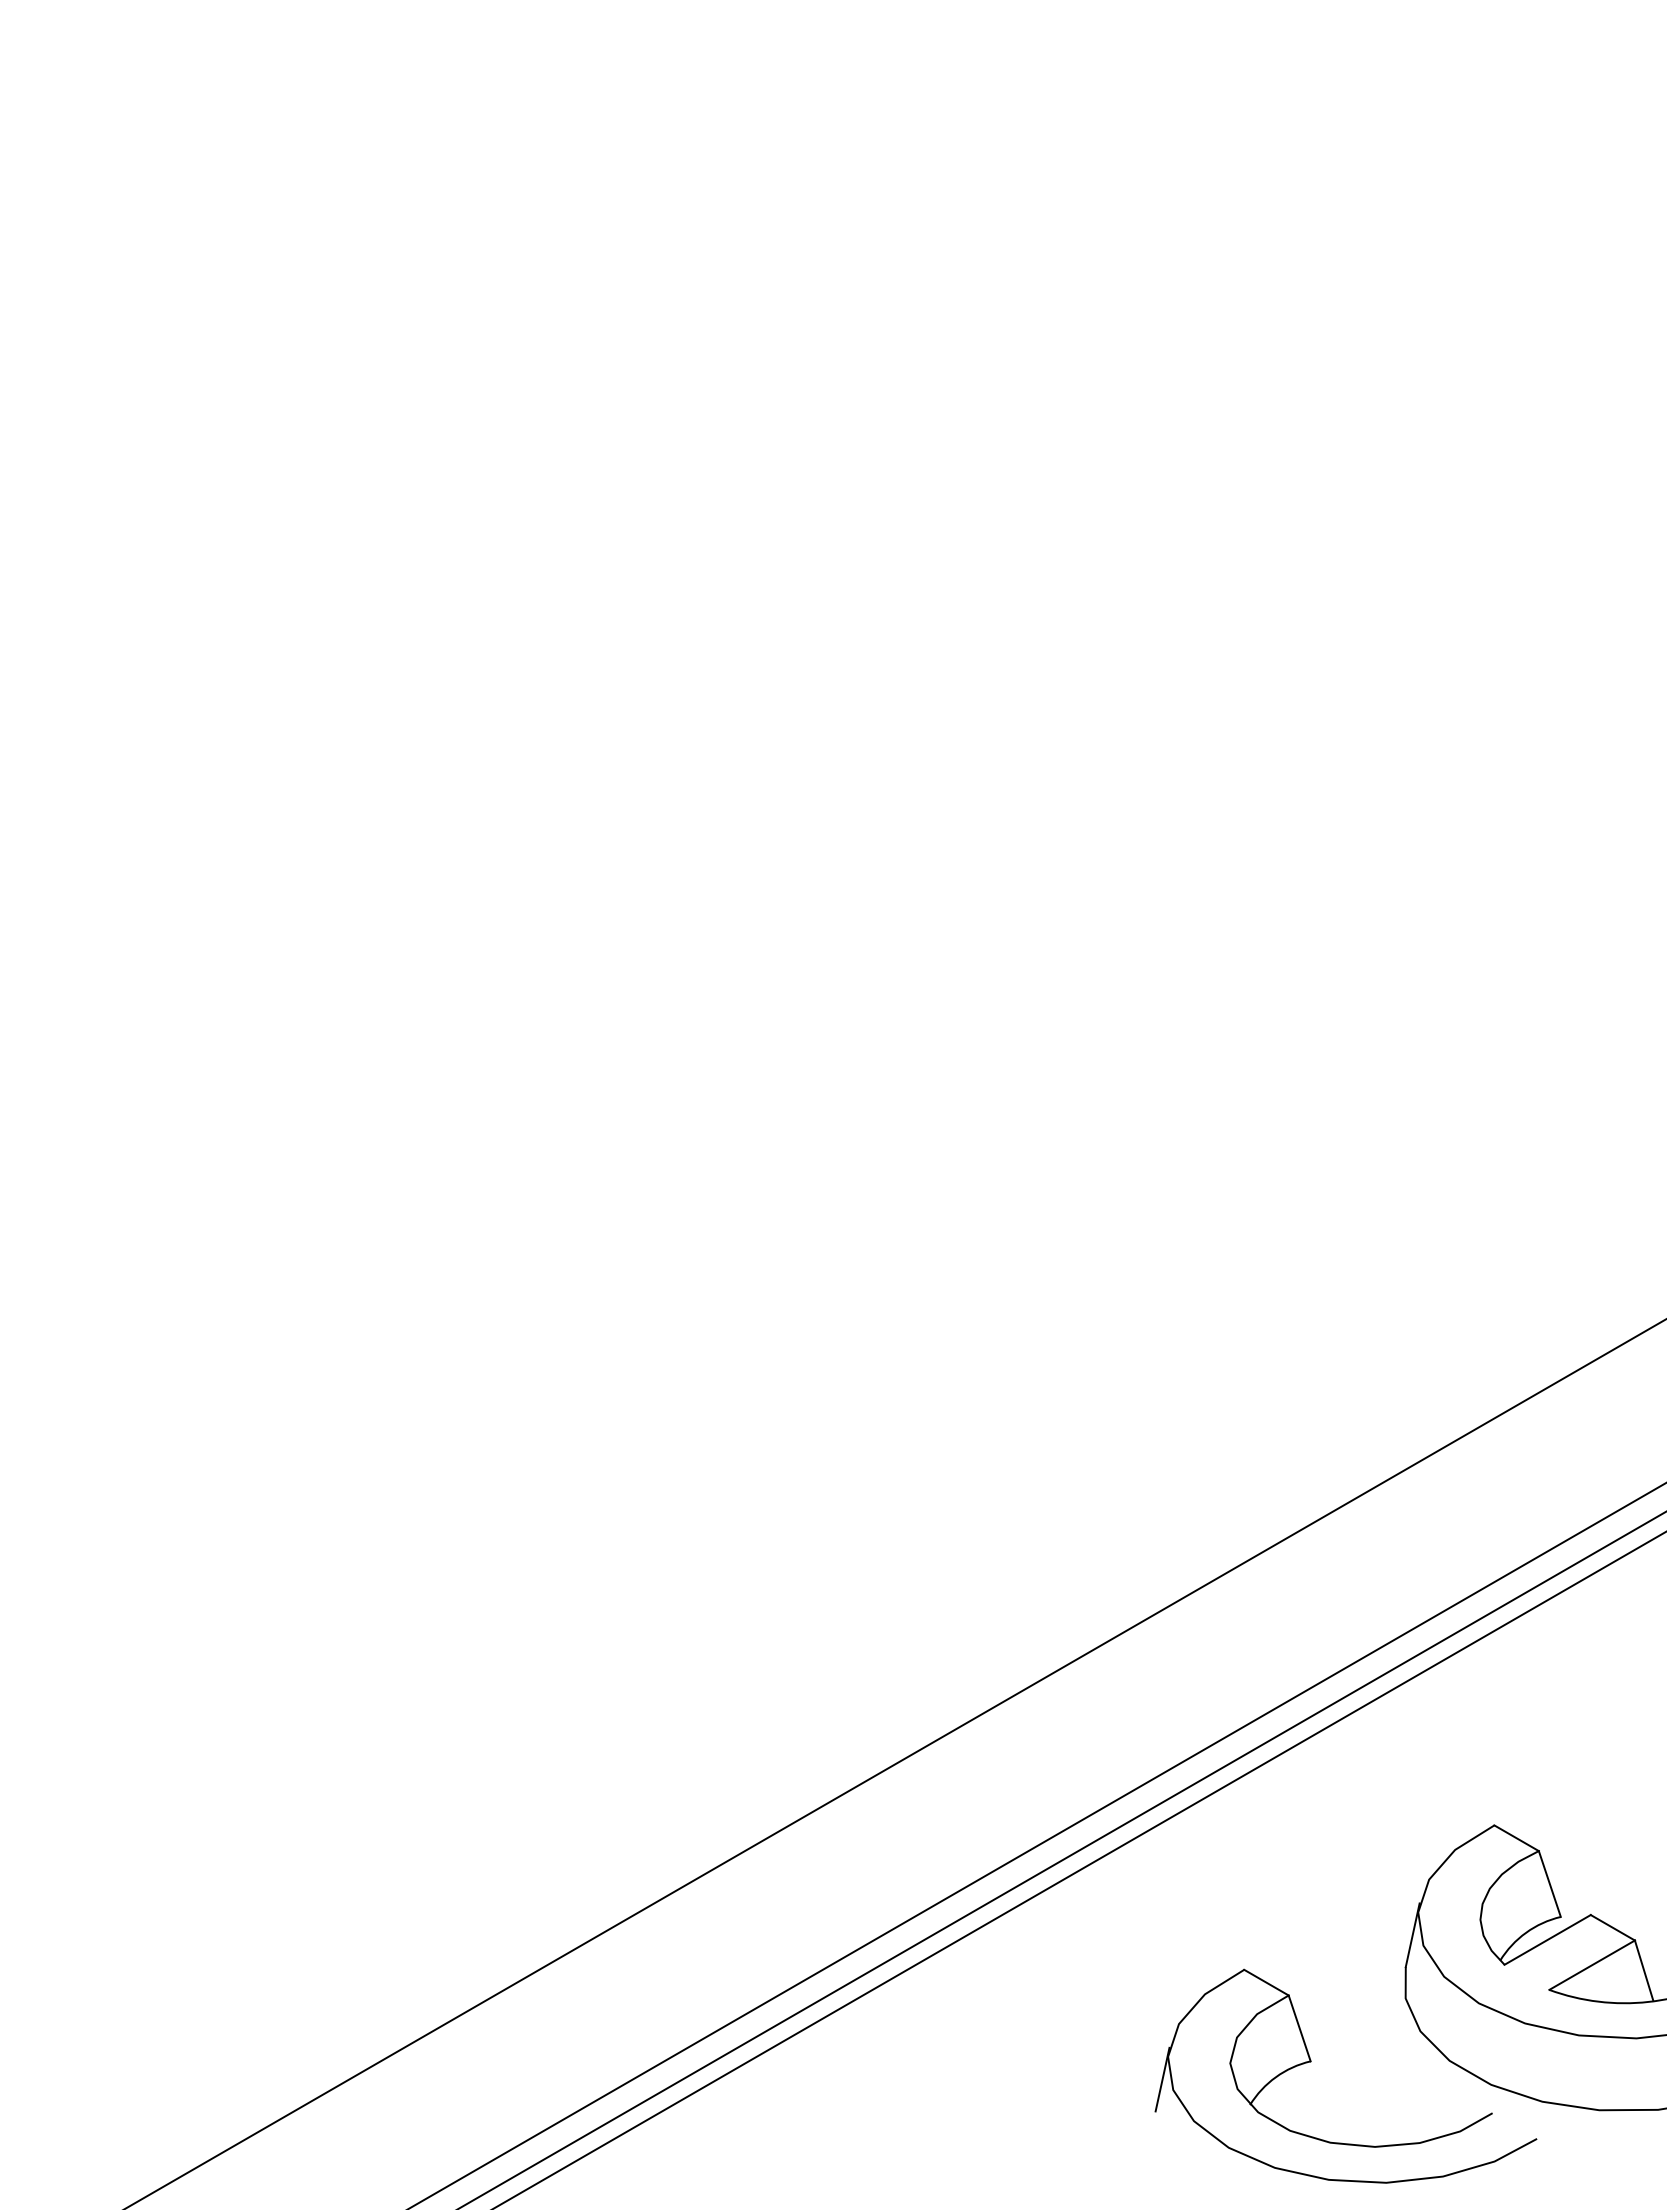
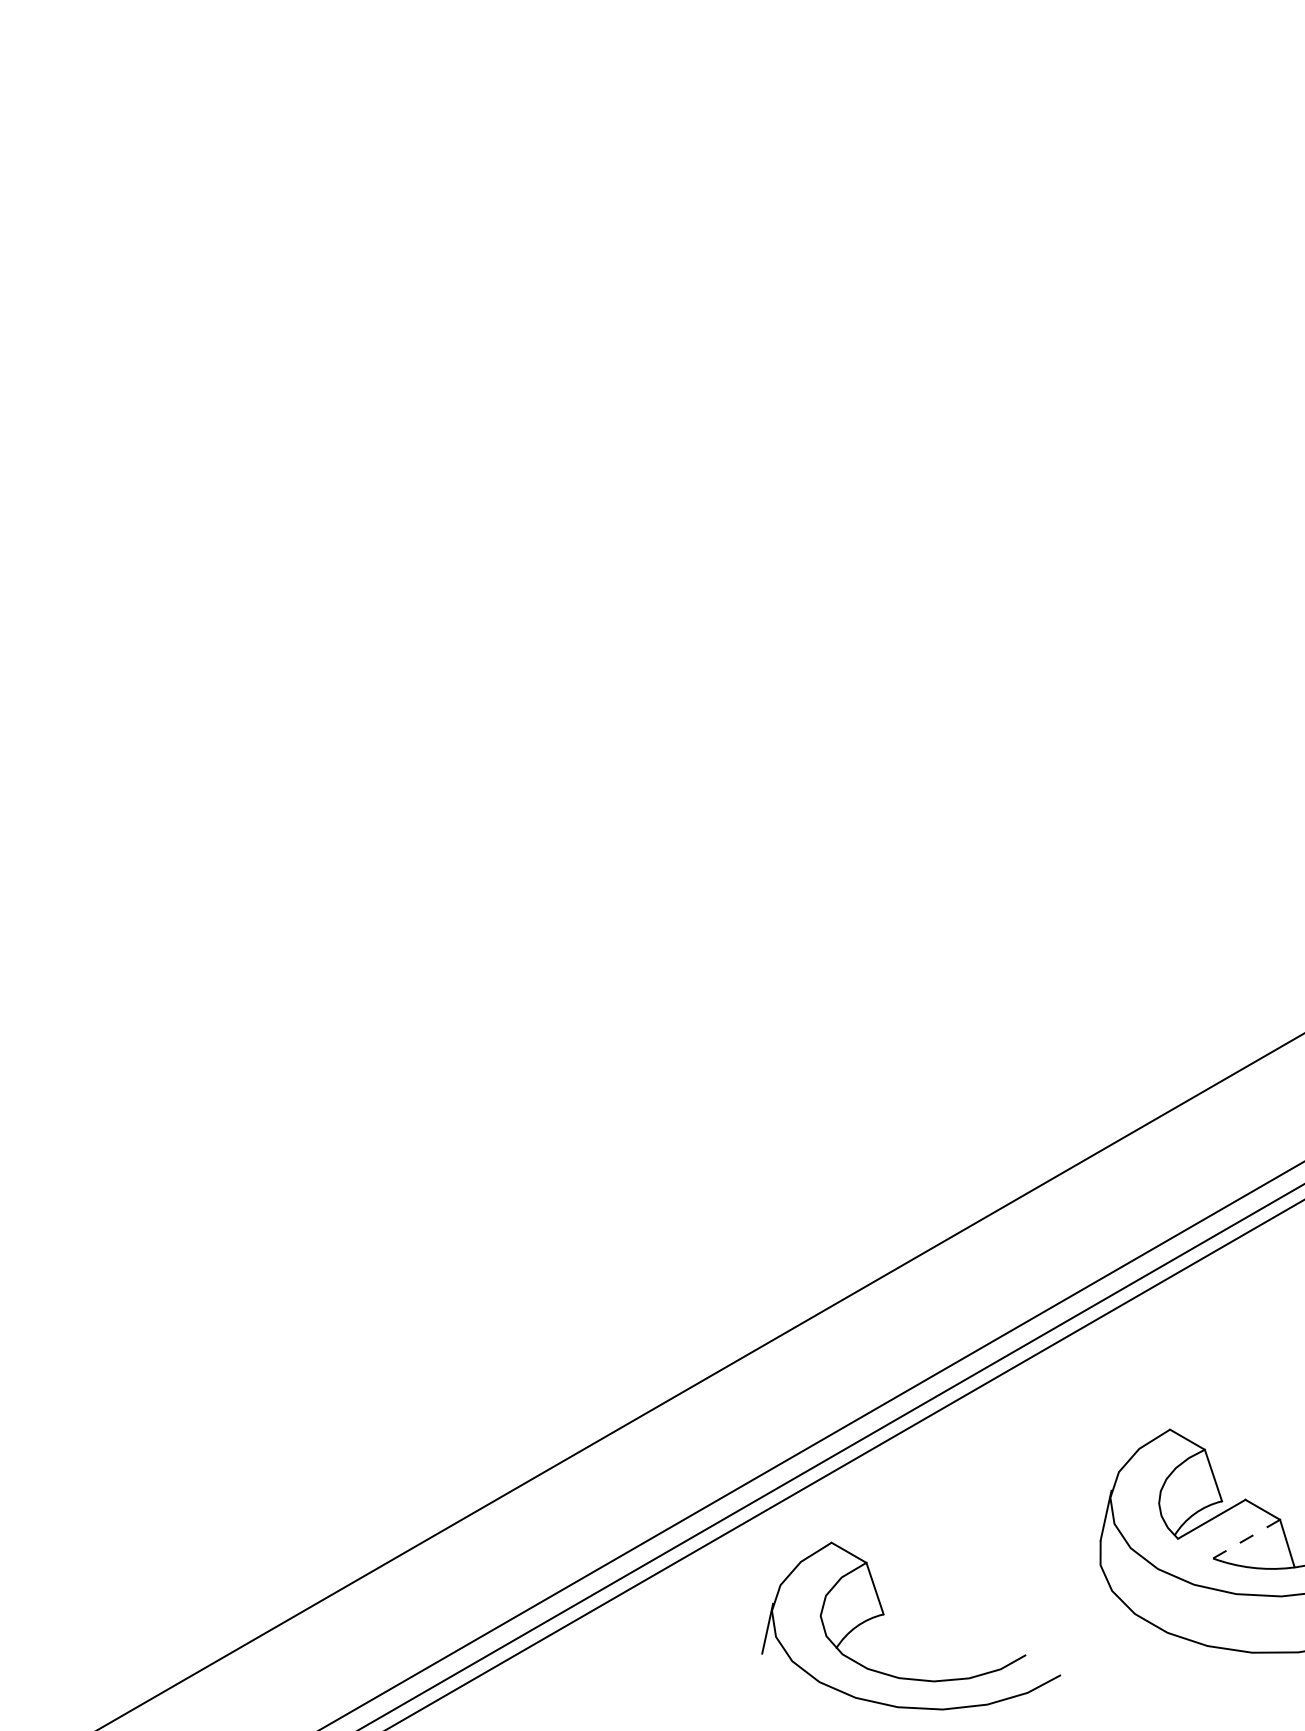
line: (1592, 1964) -> (1246, 1538), solid -> dashed
part: (1311, 2062) -> (884, 1615), moved

